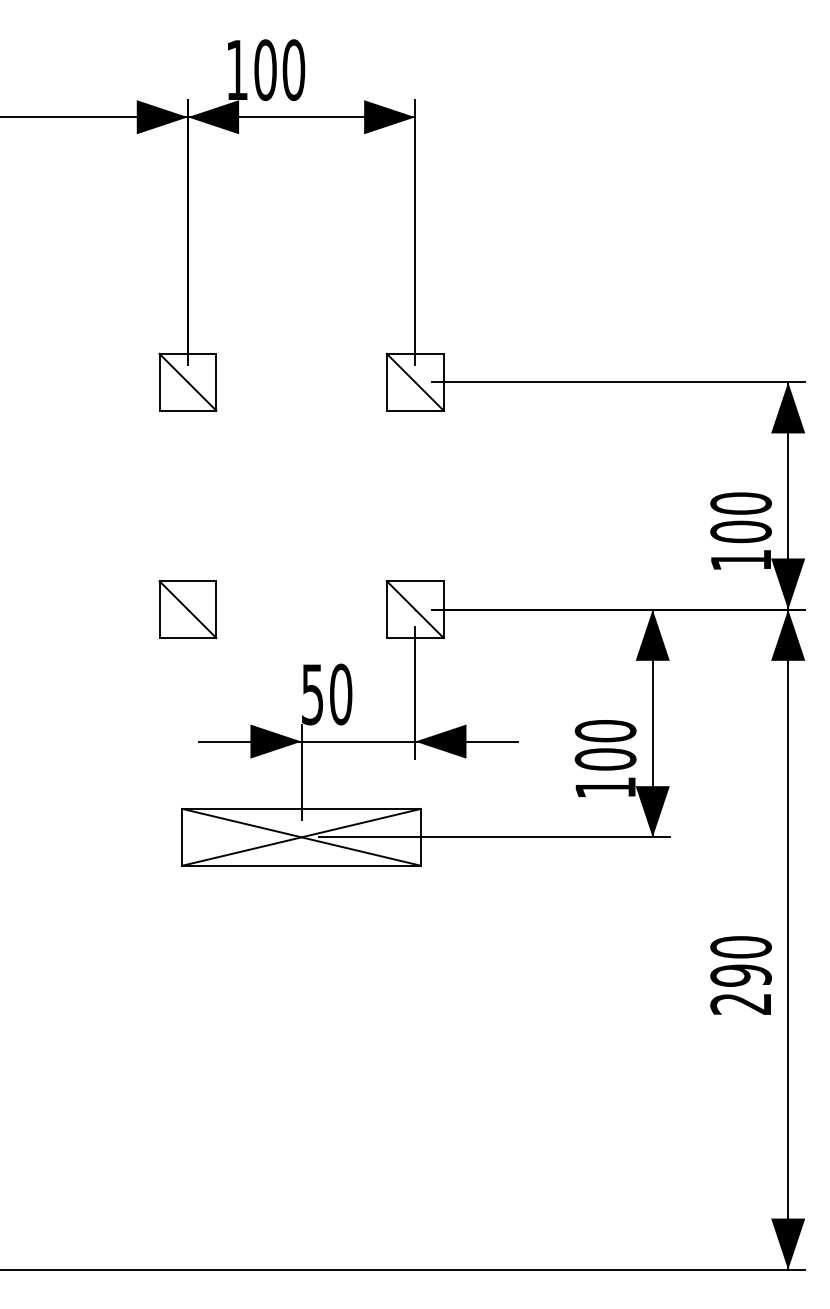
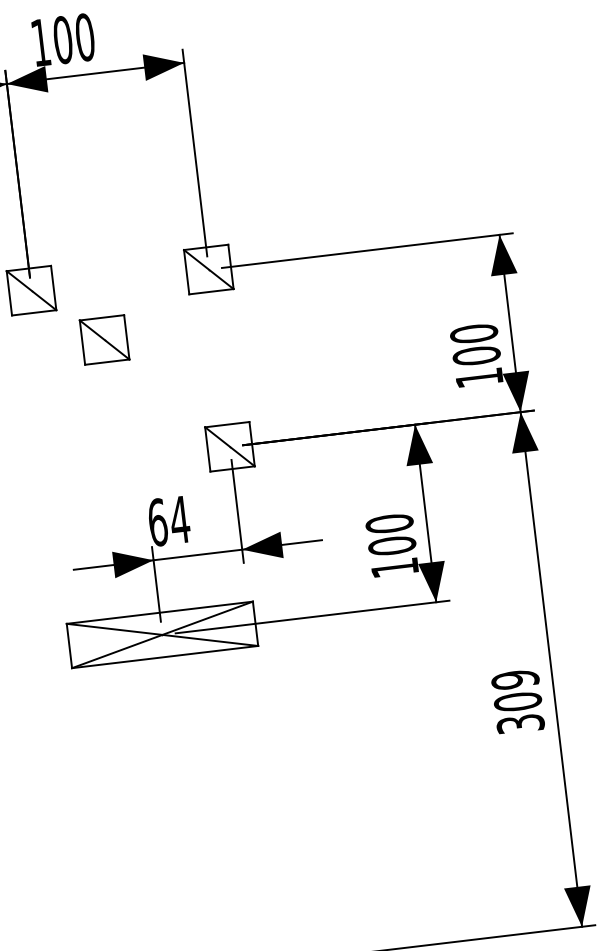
part: (187, 609) -> (104, 339), moved
text: (326, 694) -> (168, 521), 50 -> 64
text: (741, 975) -> (518, 701), 290 -> 309

